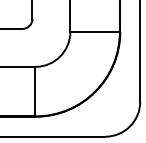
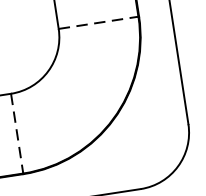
line: (95, 31) -> (99, 22), solid -> dashed
line: (35, 91) -> (17, 133), solid -> dashed

